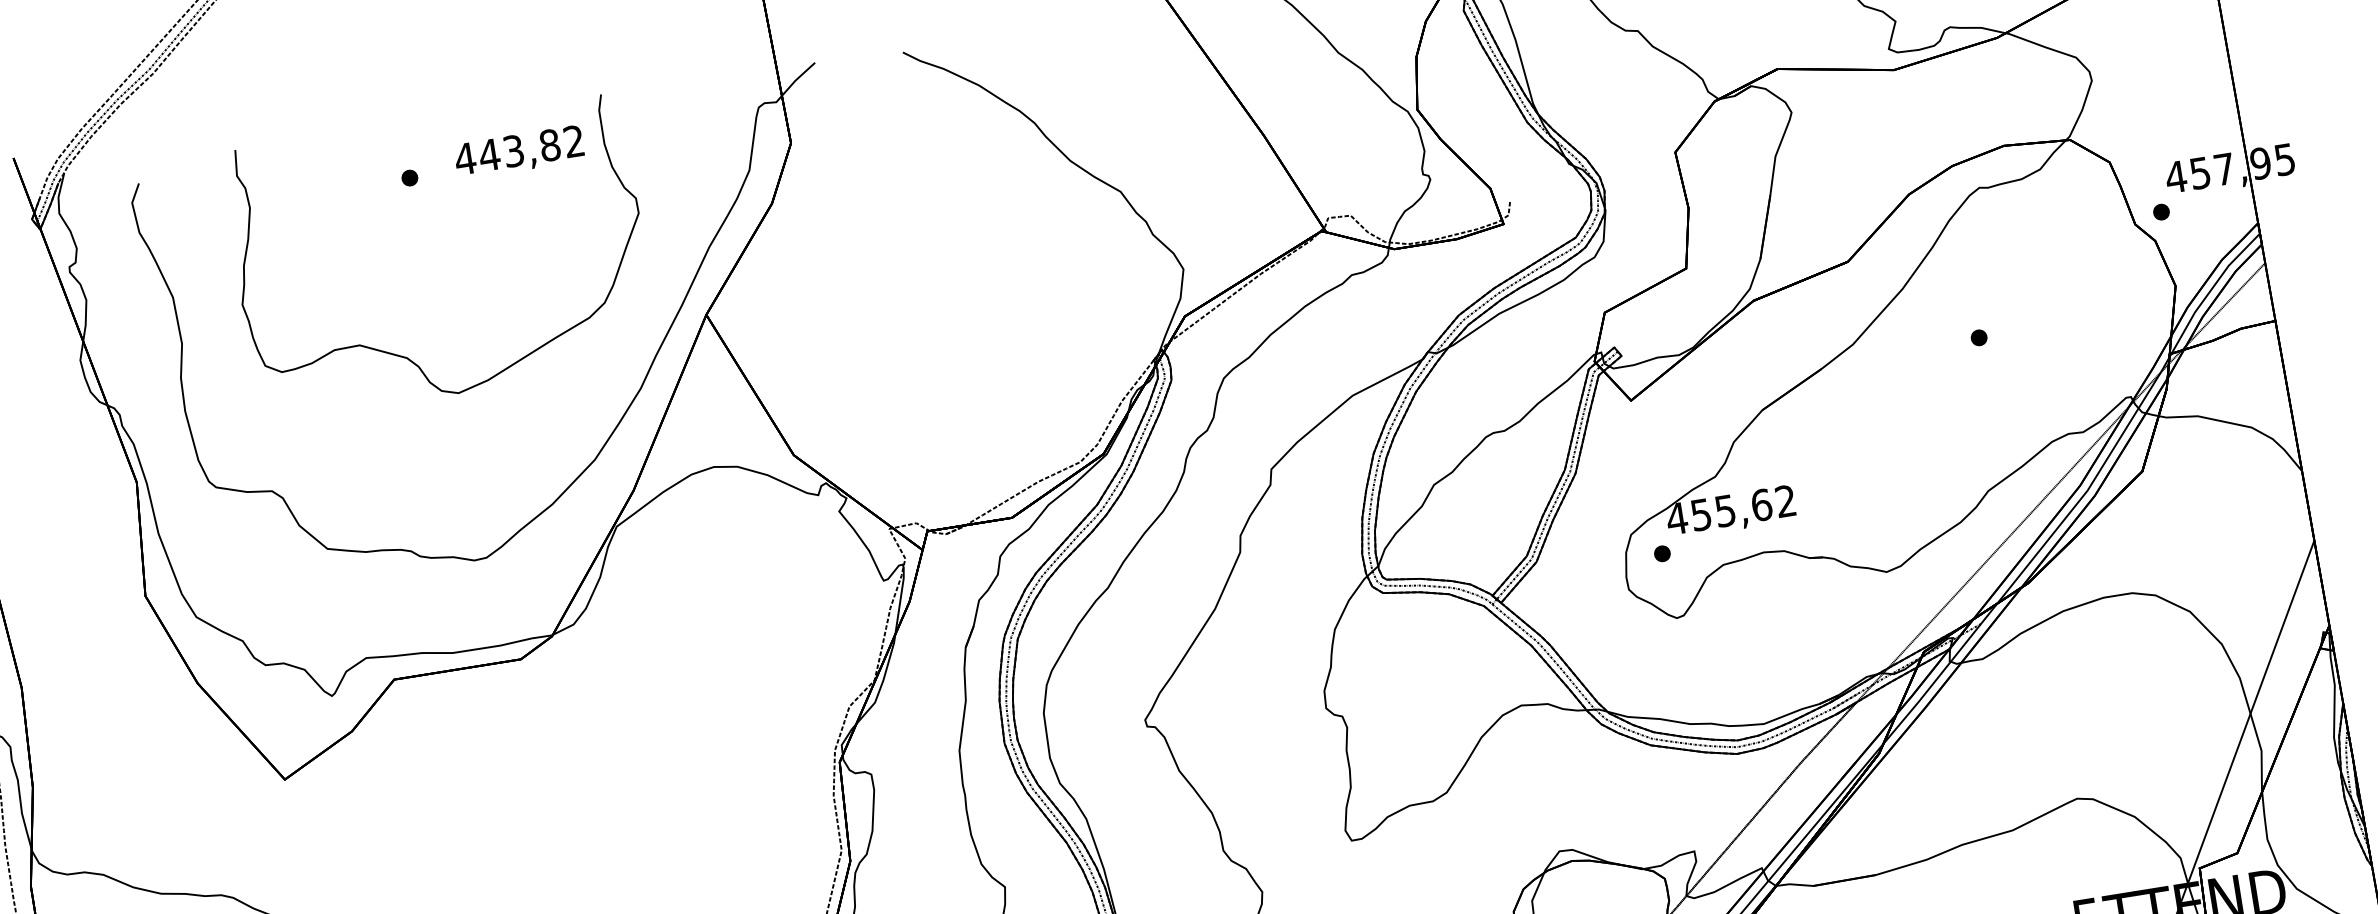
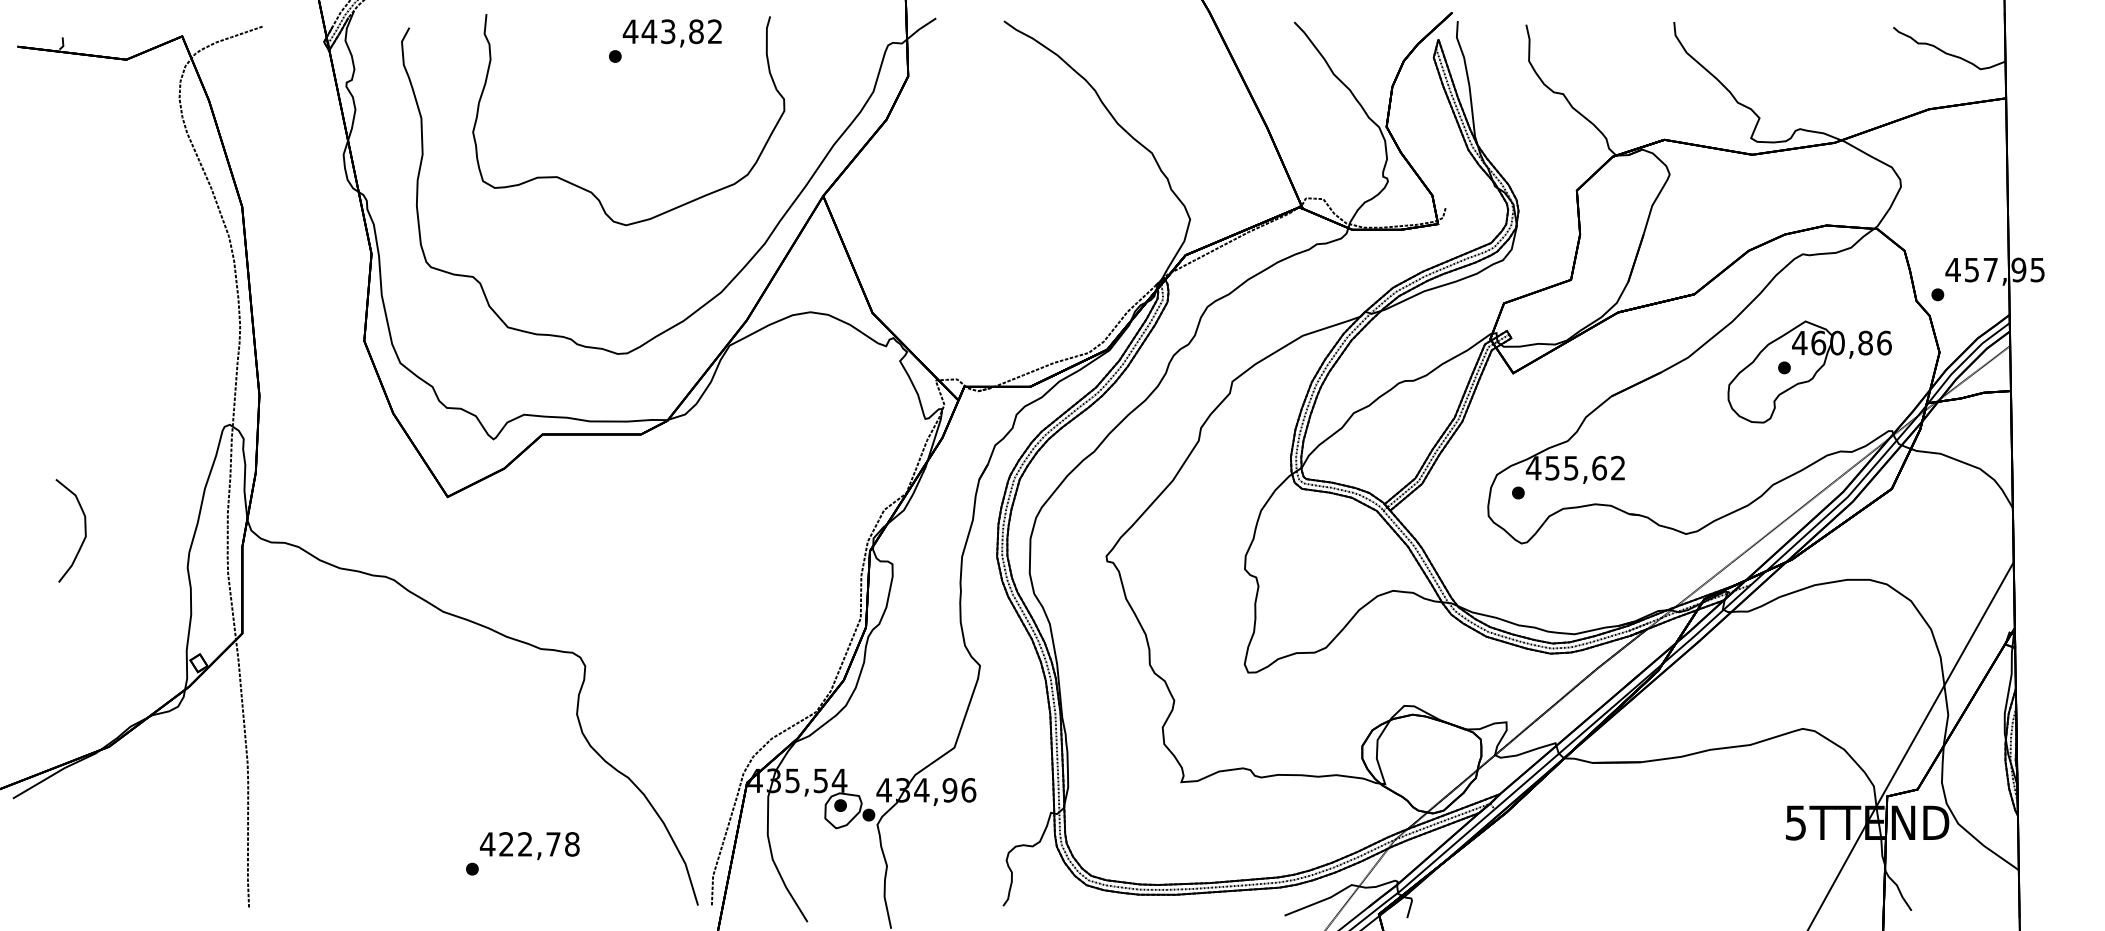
text: (518, 152) -> (671, 33), moved
part: (2012, 337) -> (1809, 371), added

